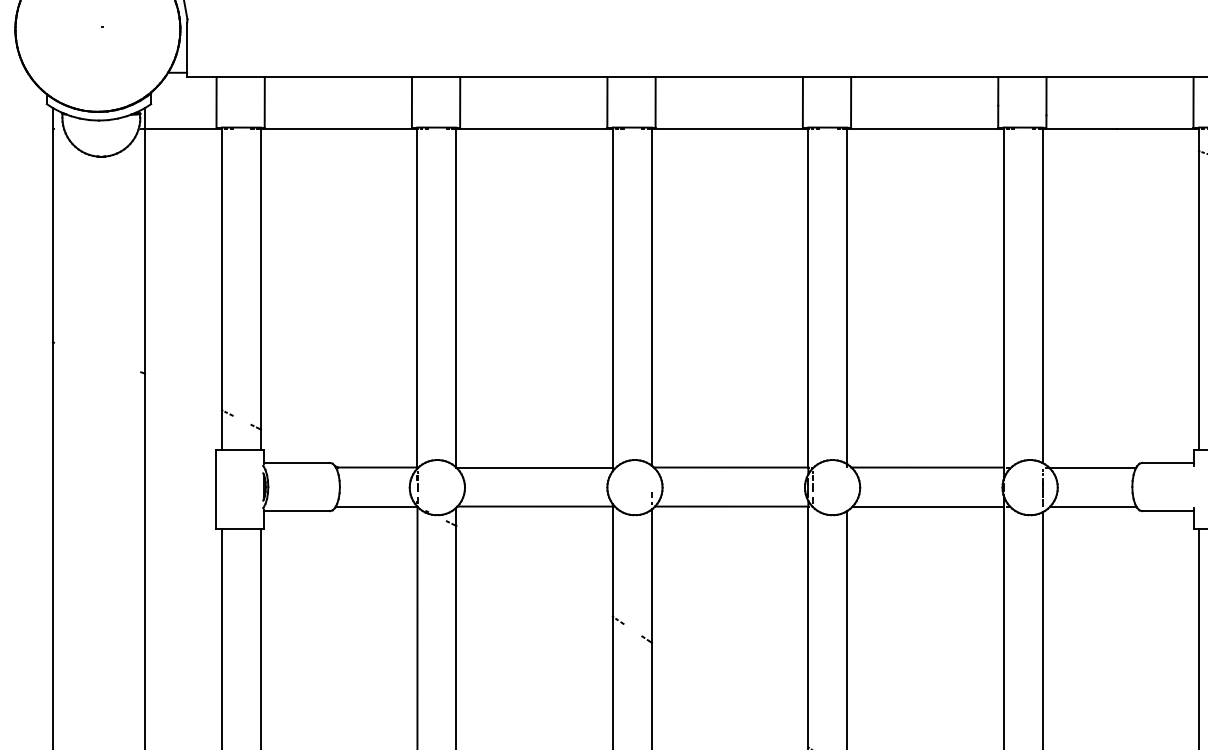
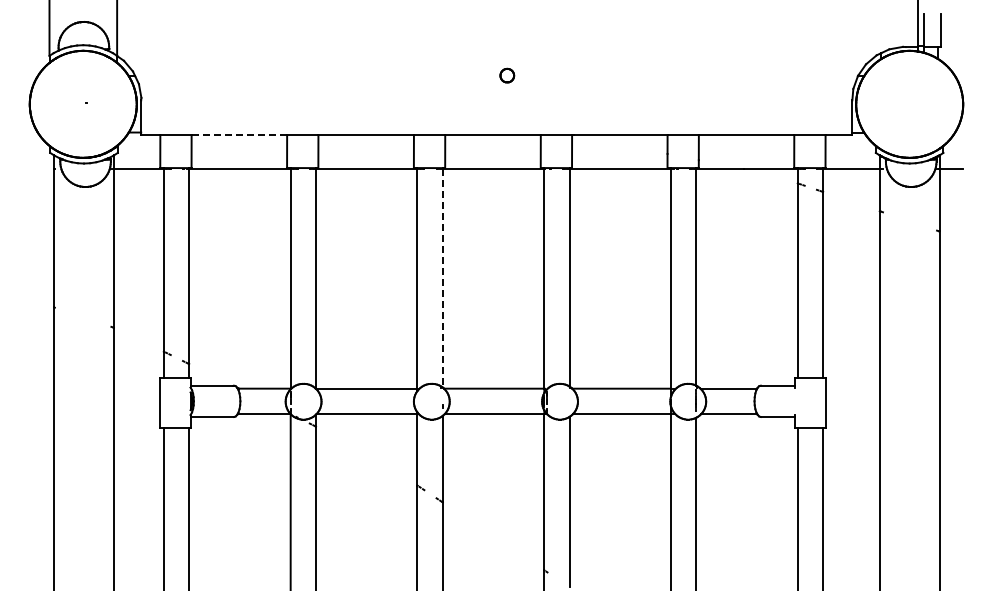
line: (338, 77) -> (239, 135), solid -> dashed
line: (651, 297) -> (442, 278), solid -> dashed

